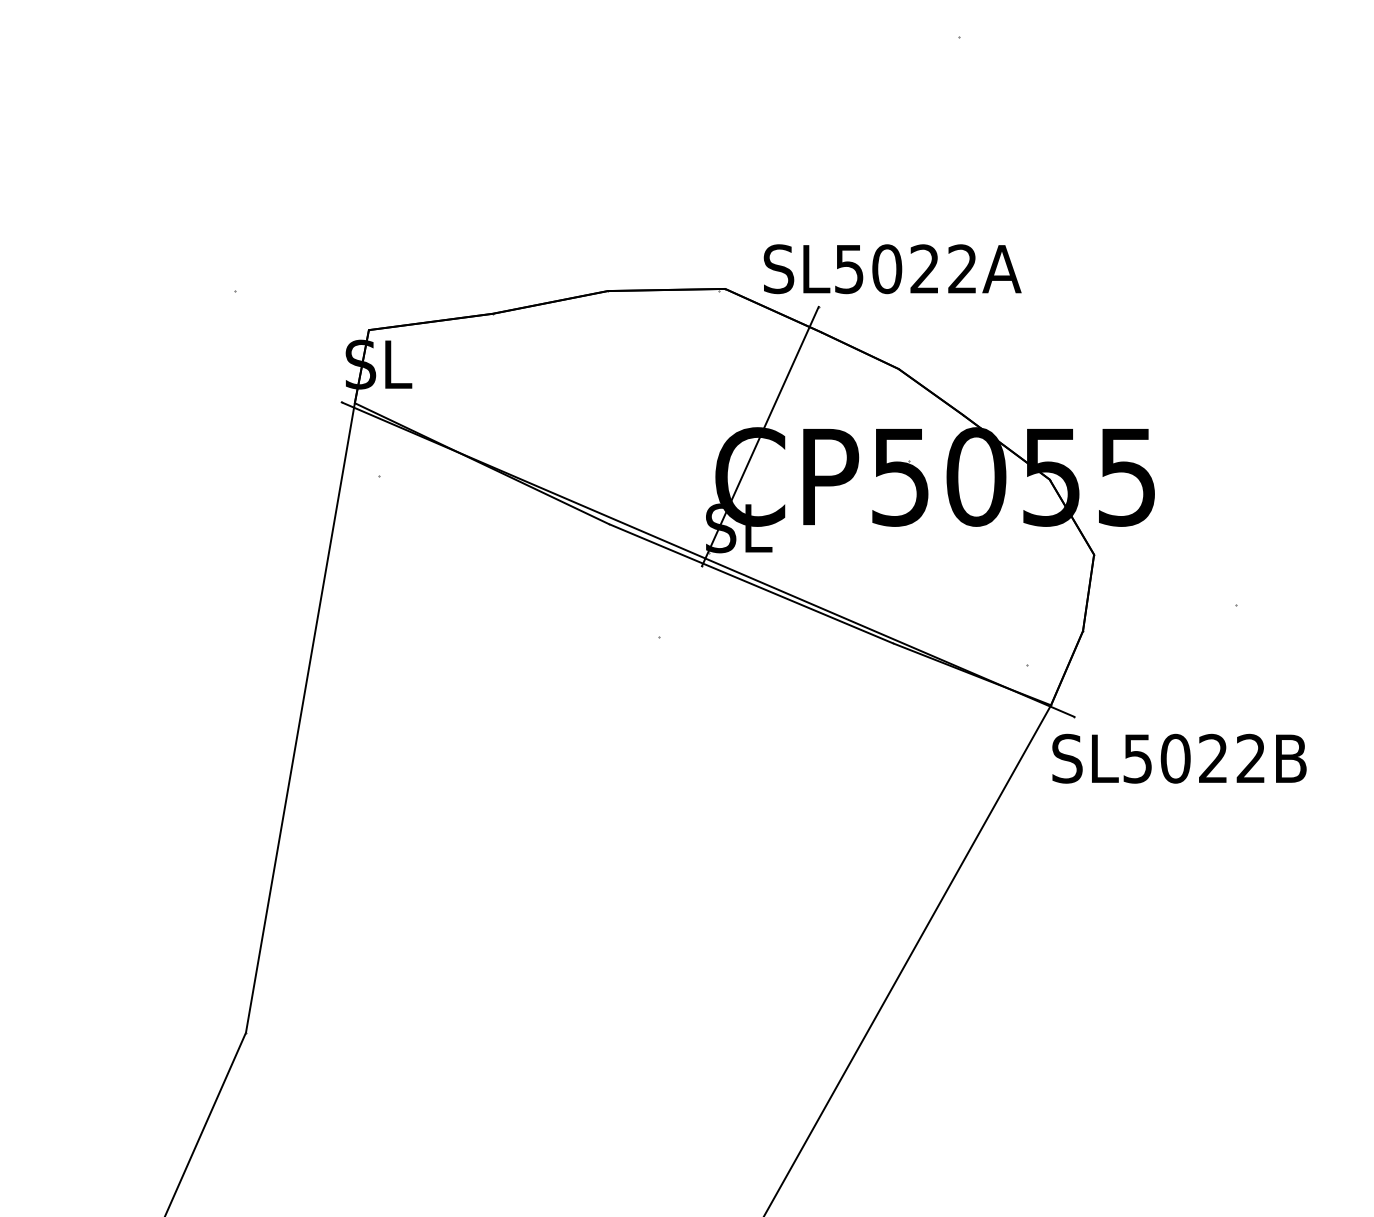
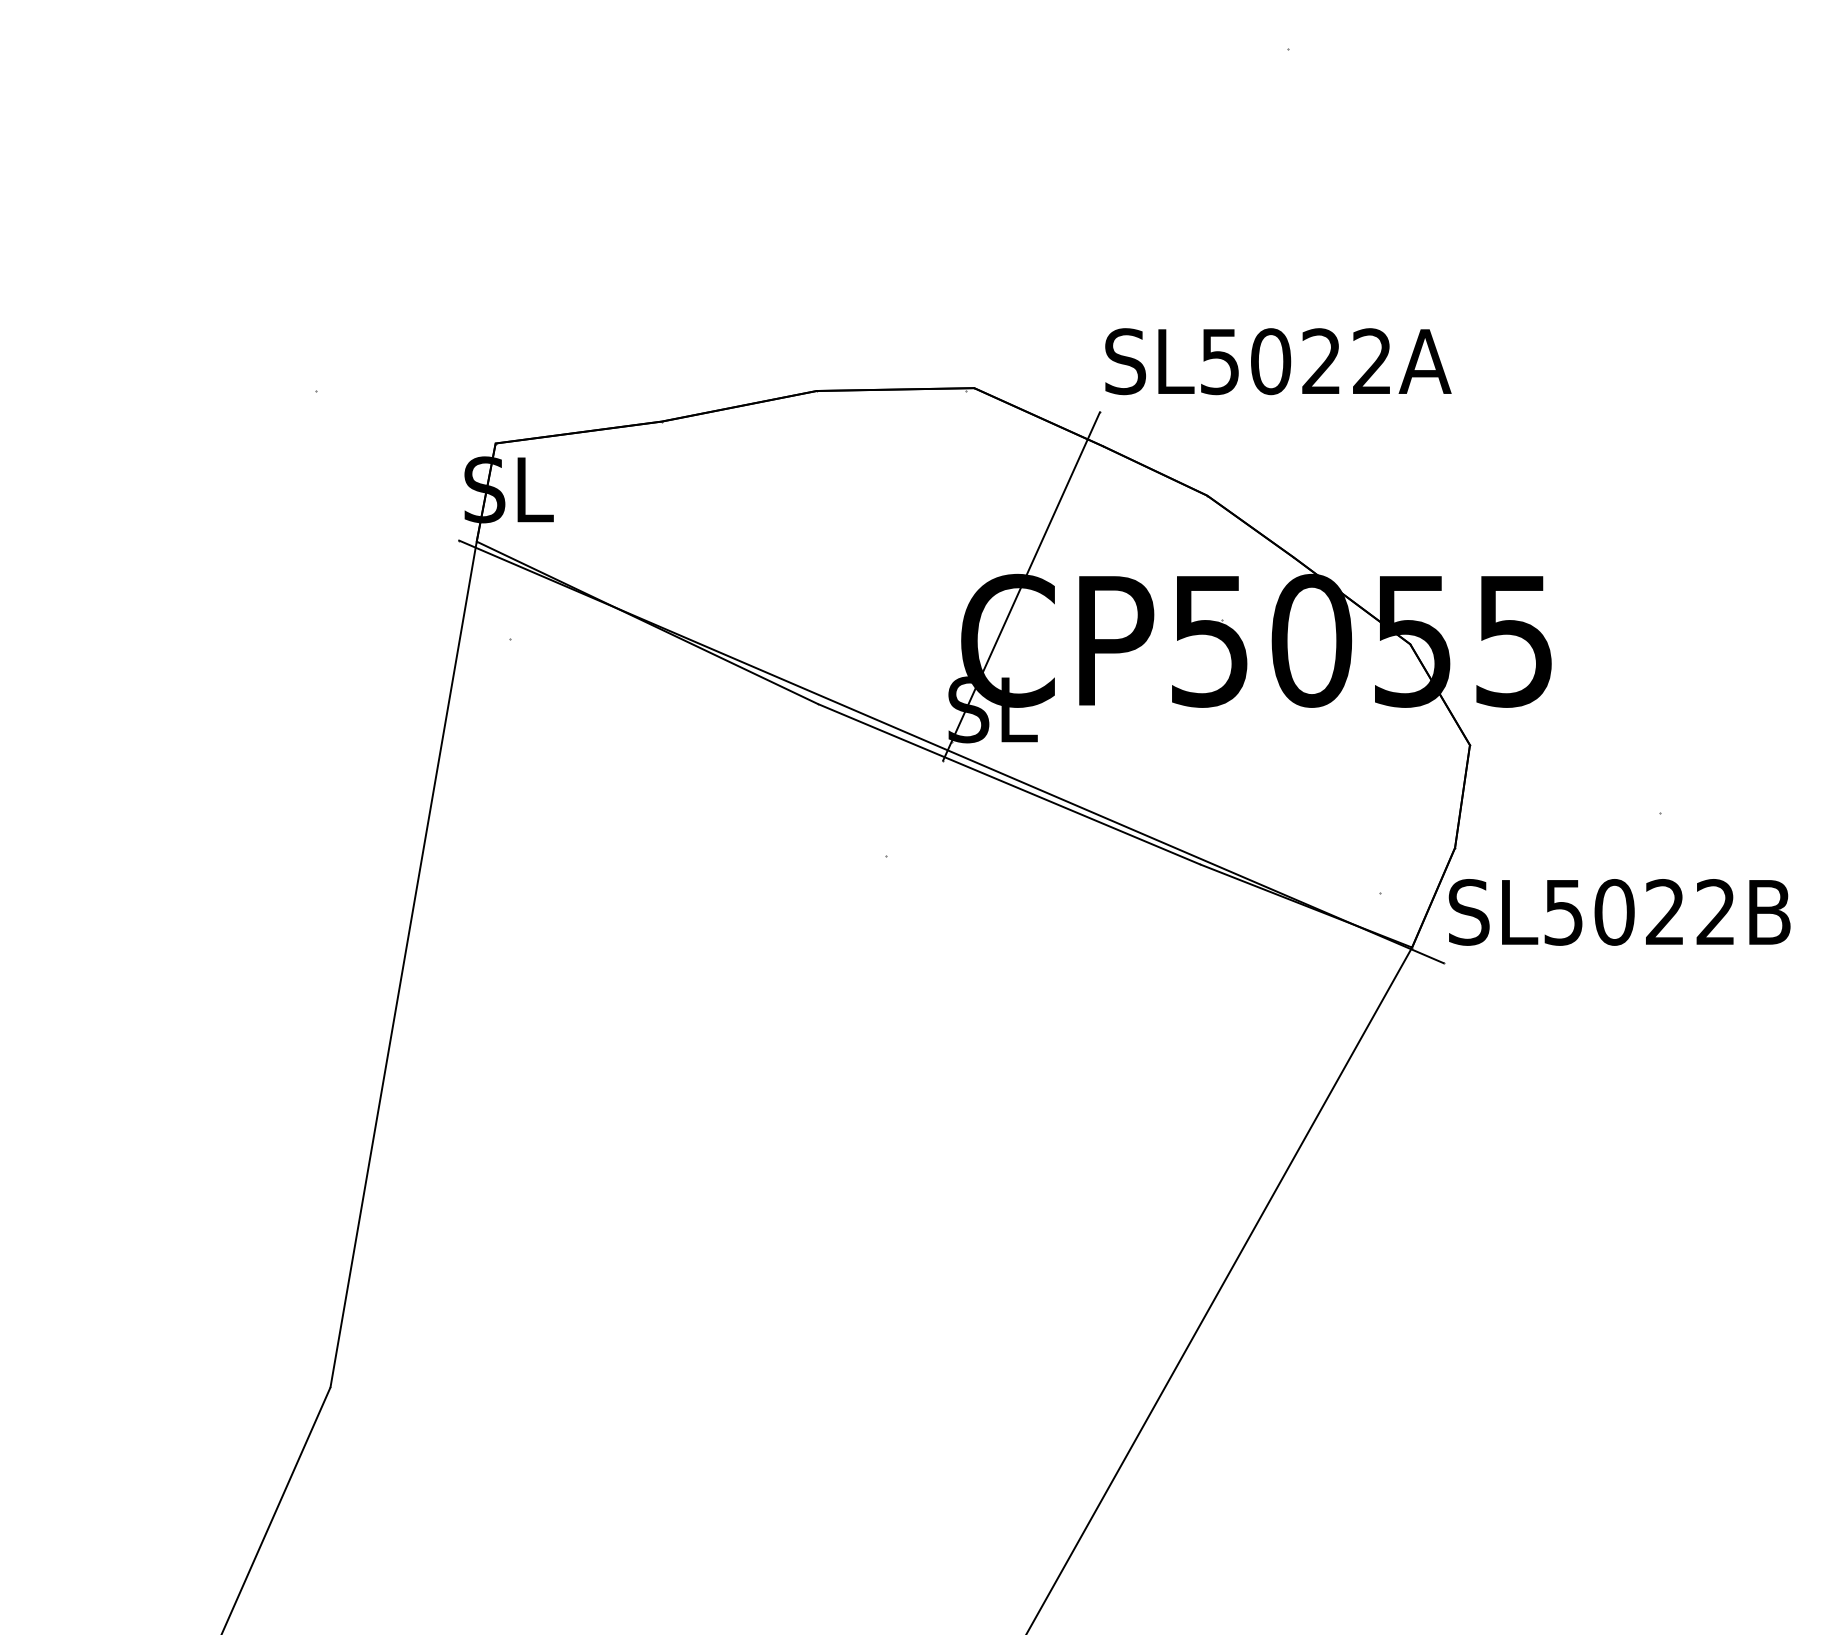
text: (892, 269) -> (1278, 361), moved
text: (1179, 758) -> (1619, 912), moved

